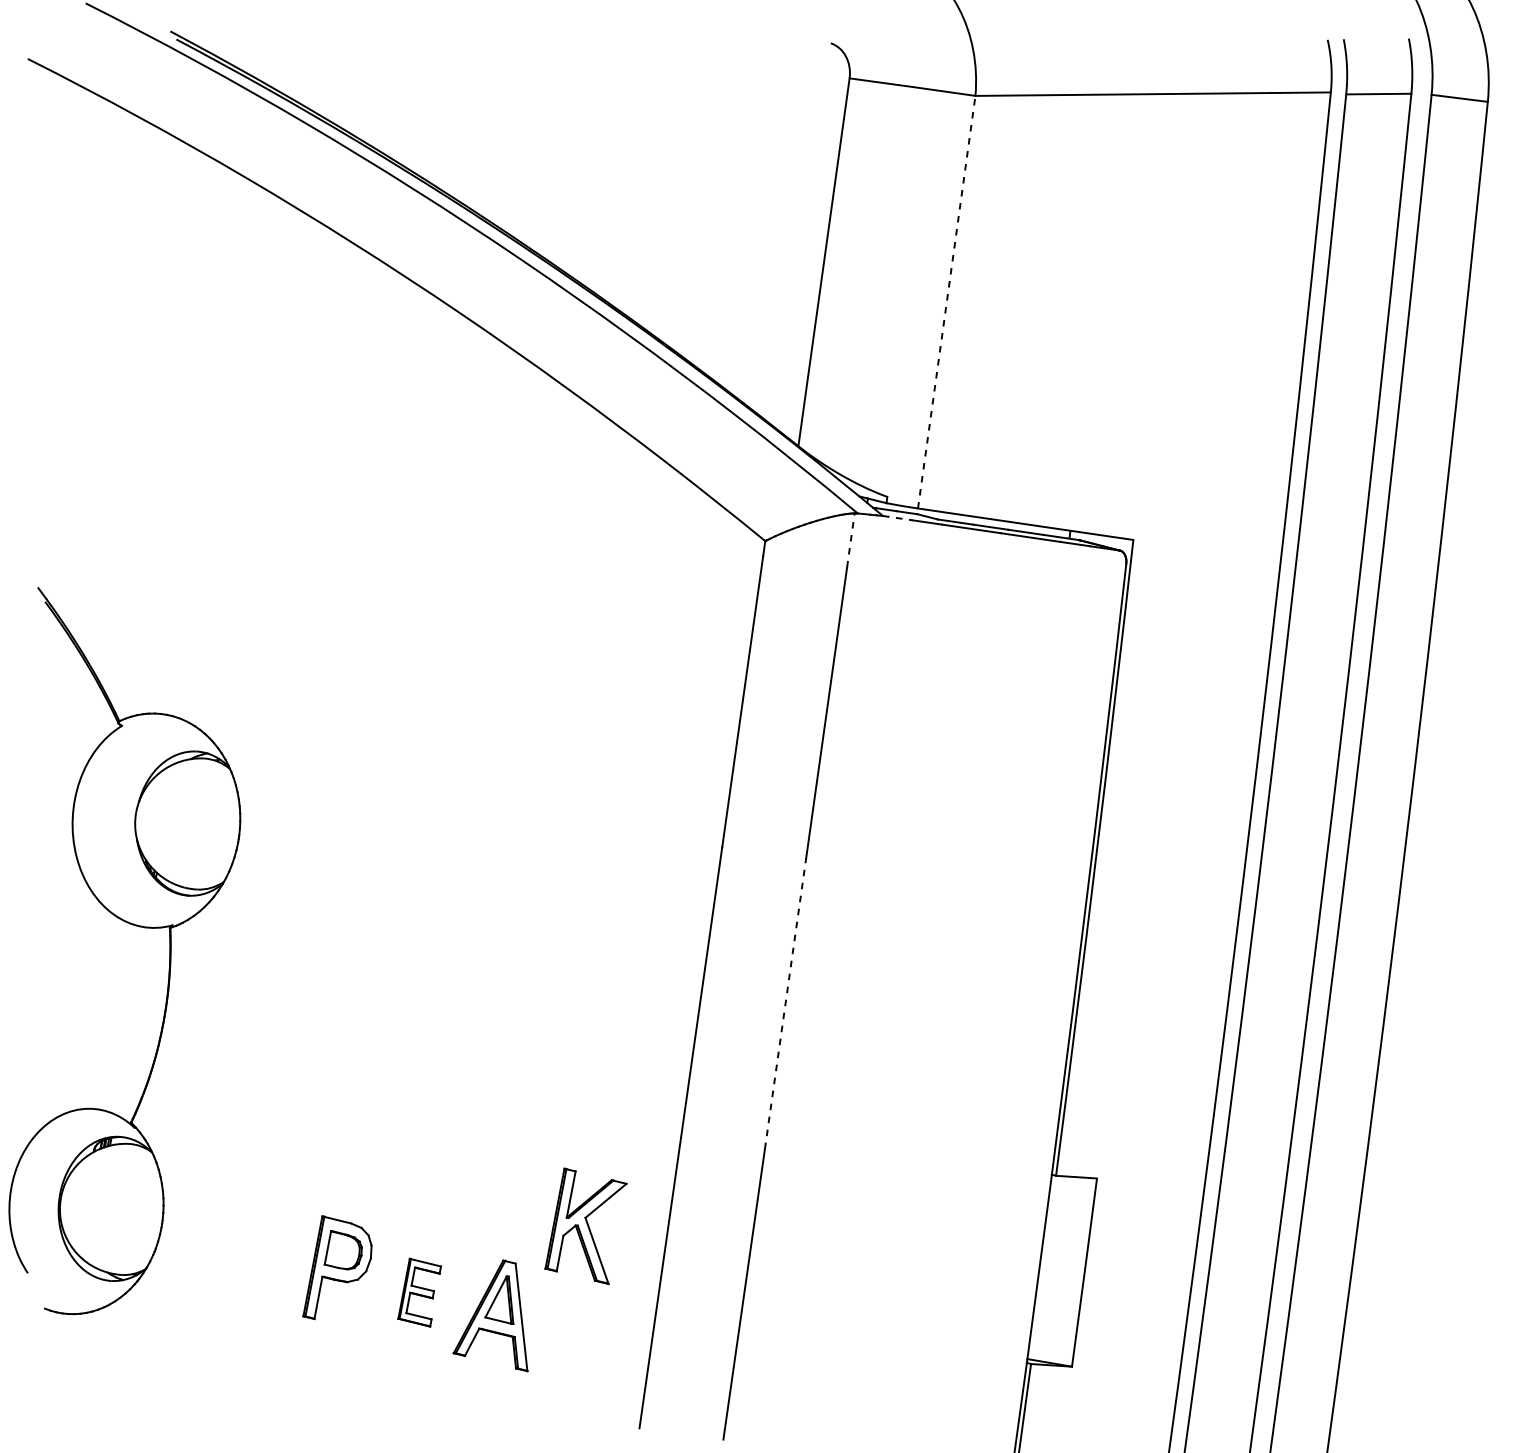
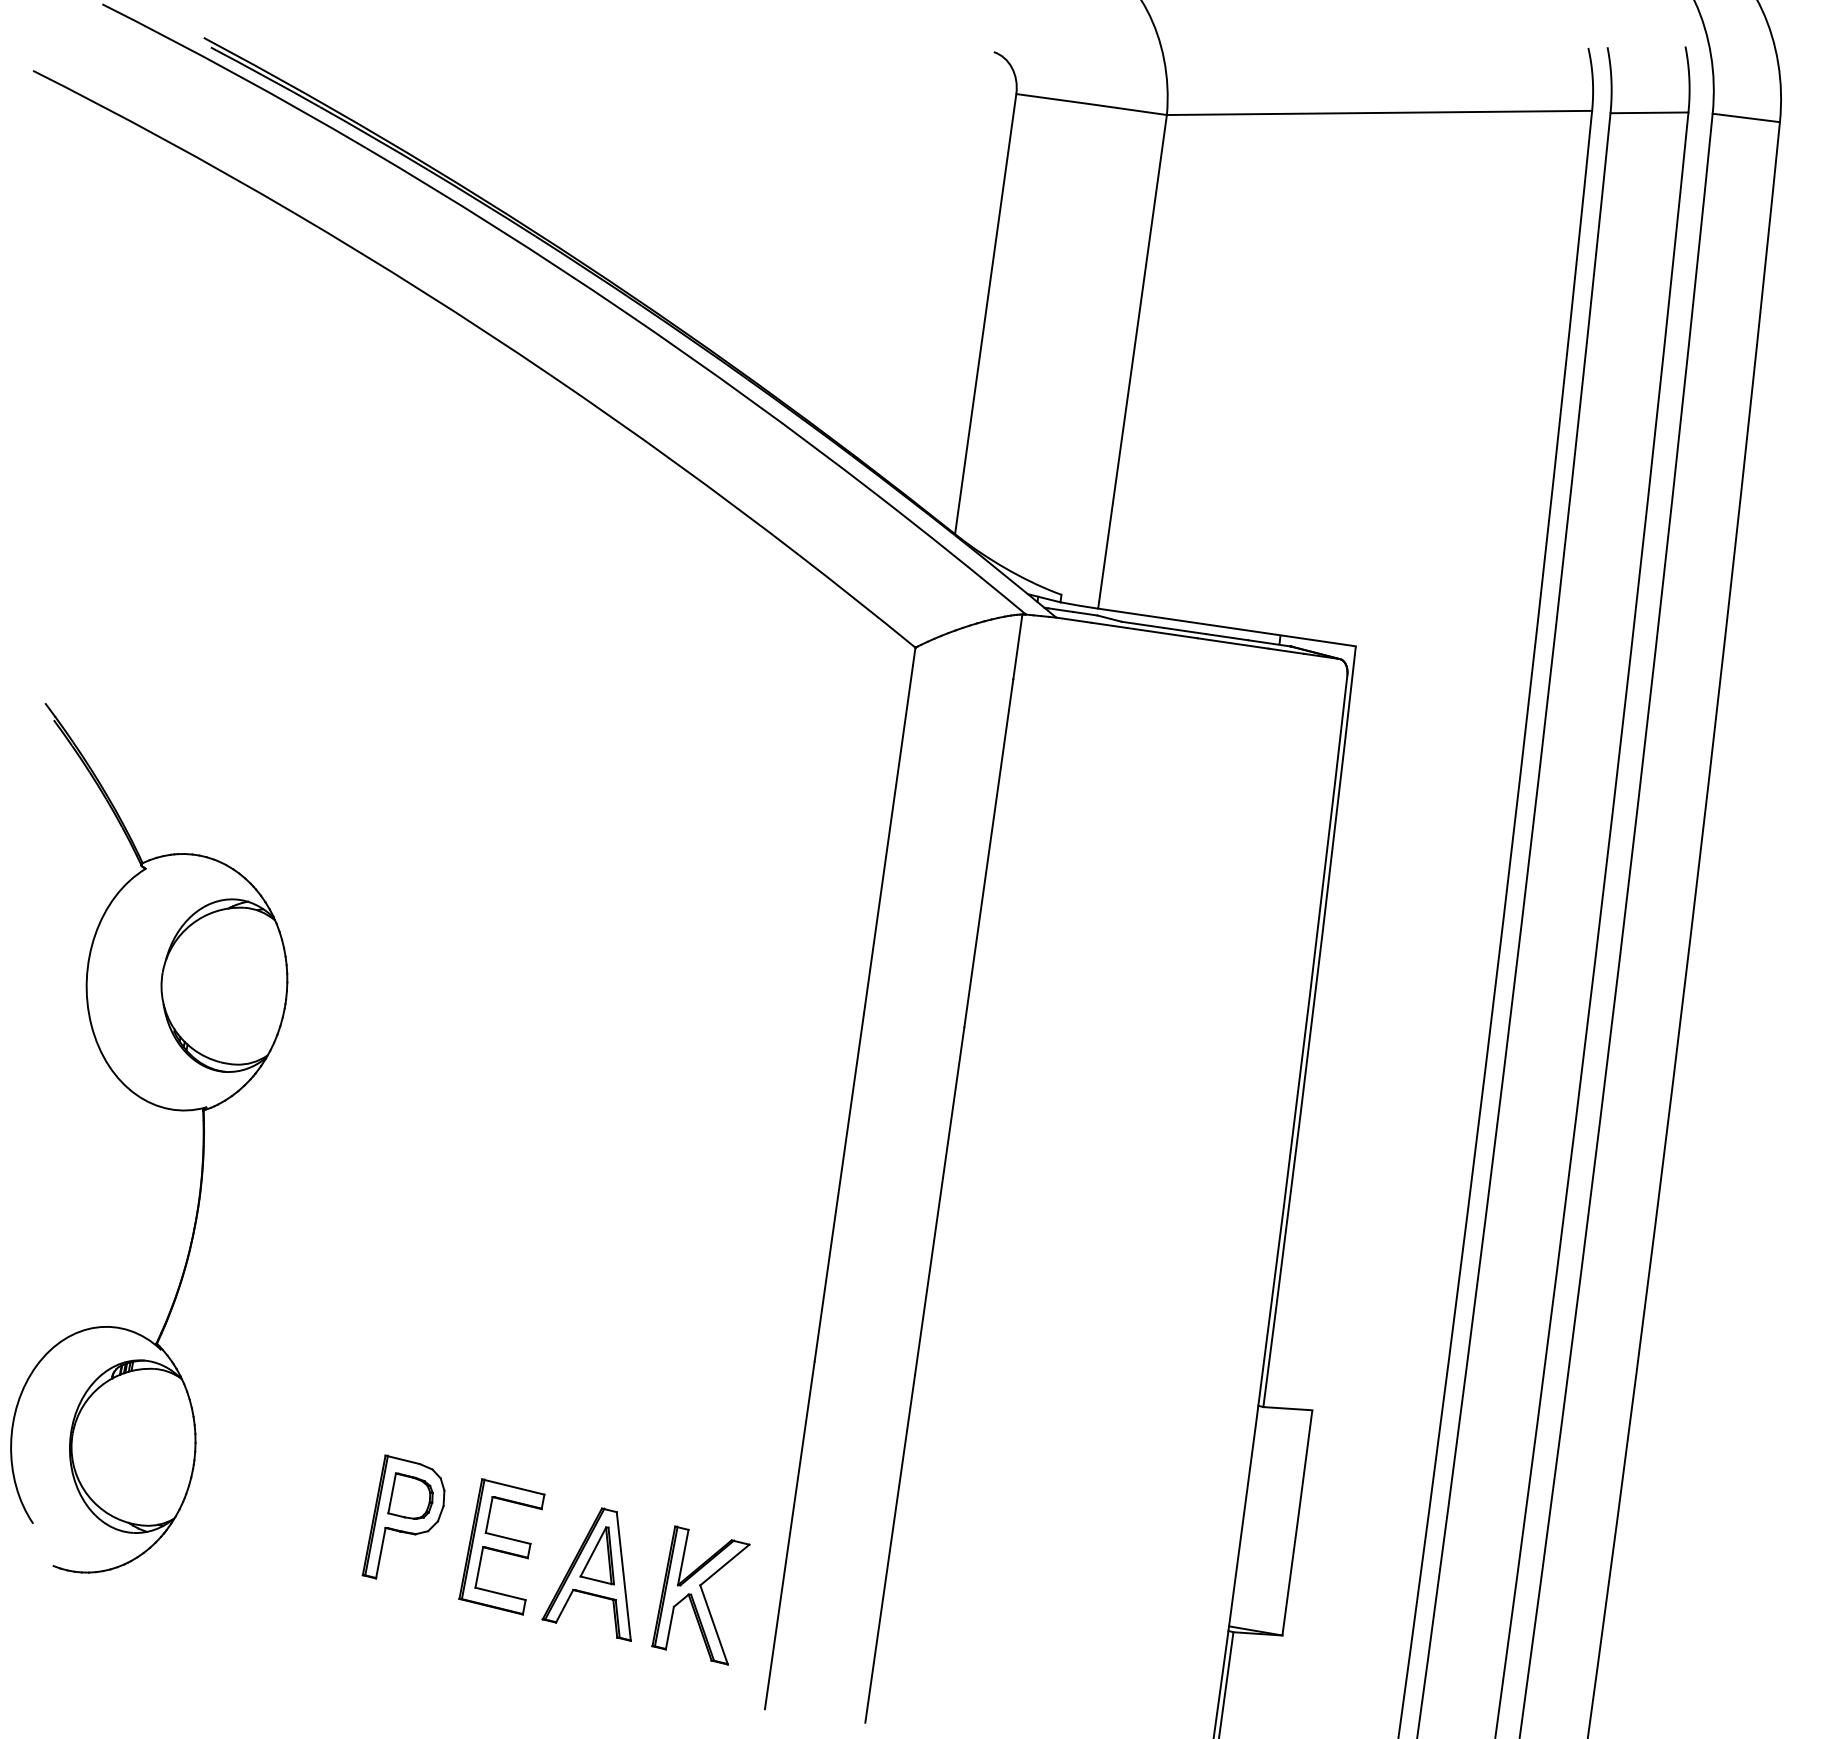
arc: (946, 301) -> (1132, 361), dashed -> solid
line: (897, 518) -> (1073, 620), dashed -> solid
line: (850, 540) -> (1017, 646), dashed -> solid
line: (785, 1003) -> (939, 1201), dashed -> solid
part: (585, 1226) -> (700, 1595), moved
part: (419, 1292) -> (501, 1546), size x1.67

